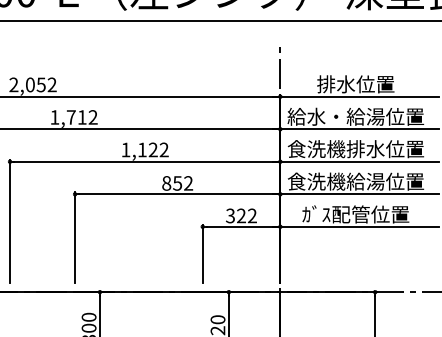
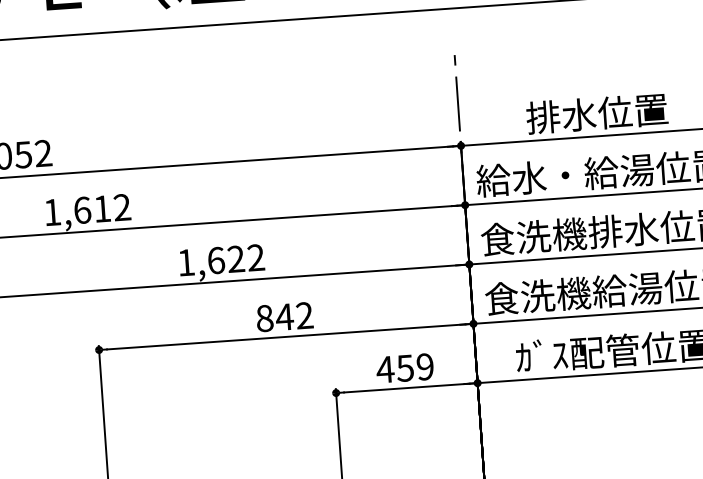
text: (70, 117) -> (80, 210), 1,712 -> 1,612
text: (142, 149) -> (216, 259), 1,122 -> 1,622
text: (177, 183) -> (284, 317), 852 -> 842
text: (240, 215) -> (403, 367), 322 -> 459

